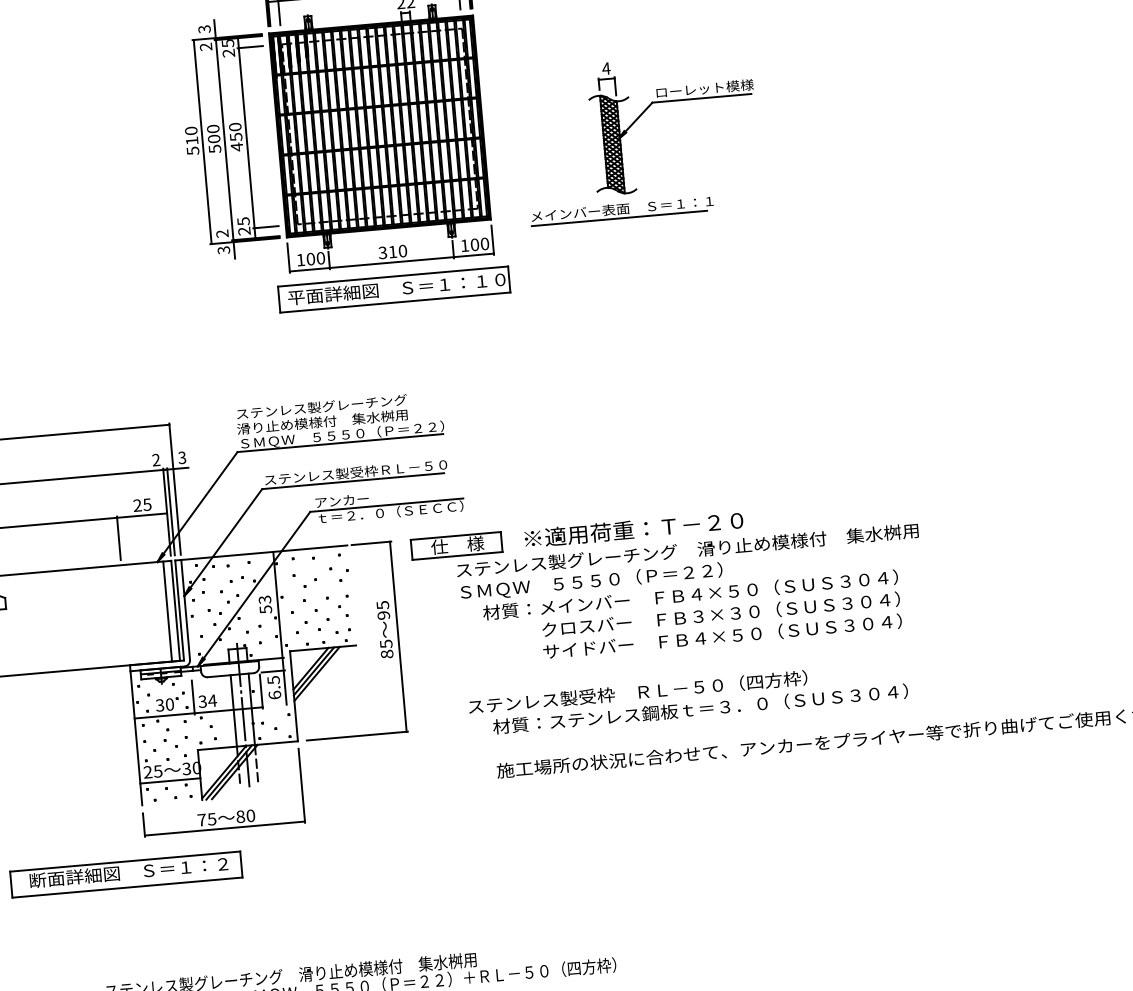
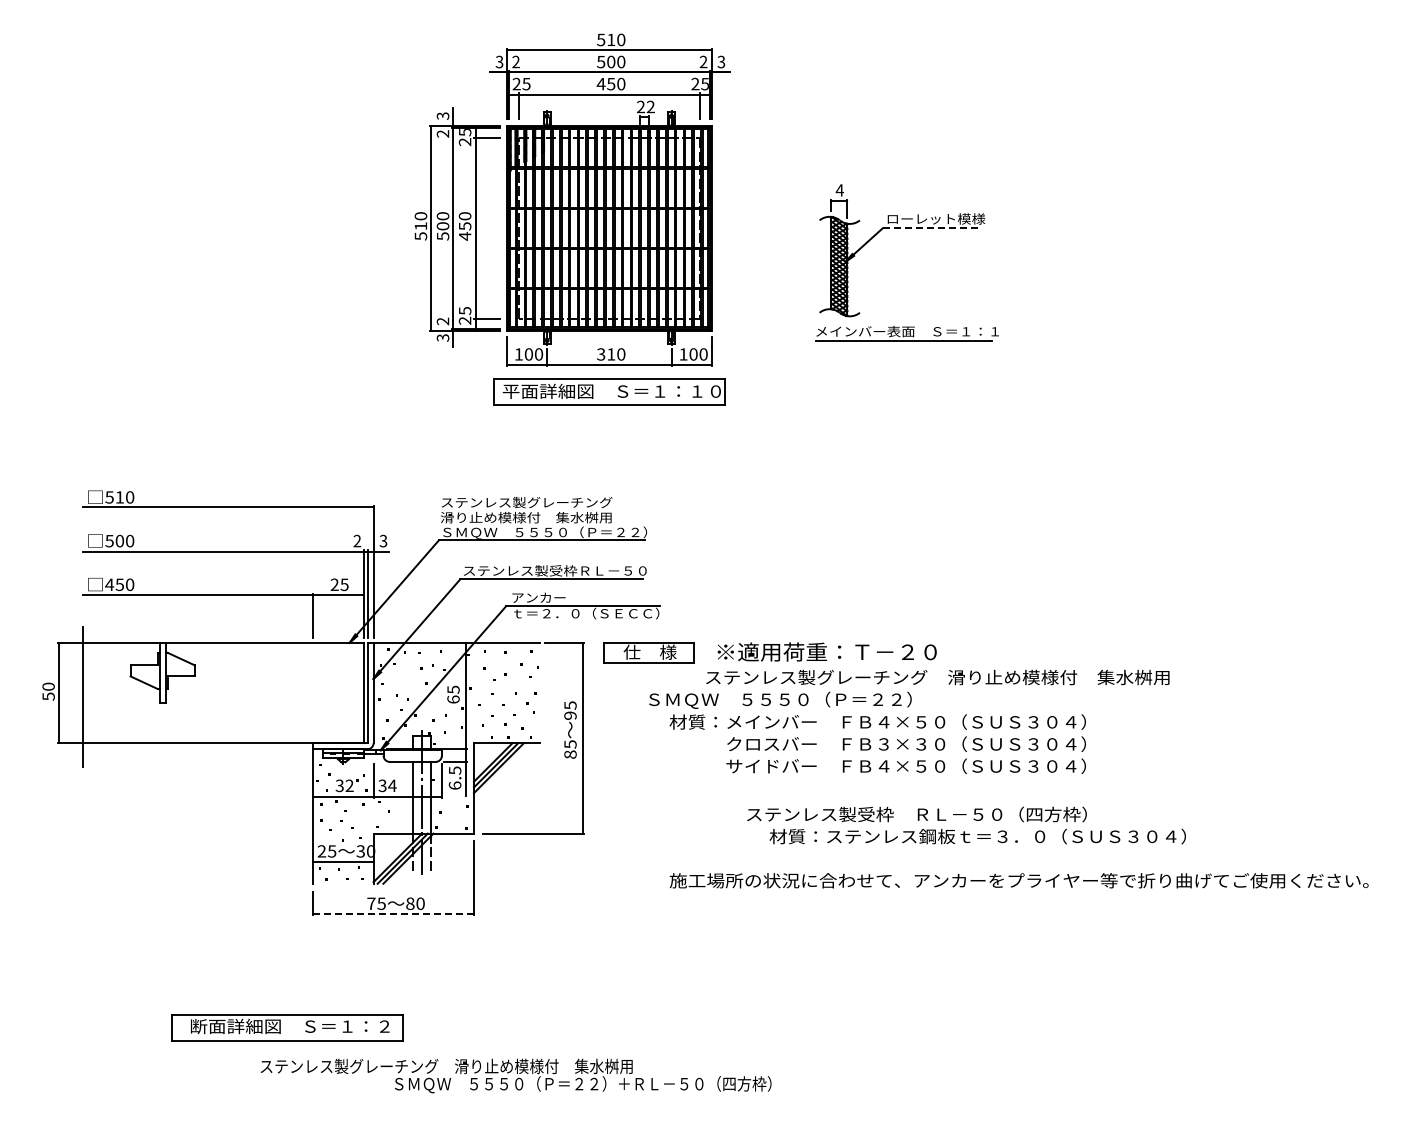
line: (701, 98) -> (932, 228), solid -> dashed
part: (621, 210) -> (906, 333), moved
text: (687, 550) -> (937, 677), moved
text: (265, 604) -> (453, 694), 53 -> 65
line: (167, 611) -> (355, 692), removed
text: (688, 699) -> (966, 825), moved
text: (169, 704) -> (349, 785), 30 -> 32
line: (225, 828) -> (394, 914), solid -> dashed
part: (126, 873) -> (287, 1027), moved

